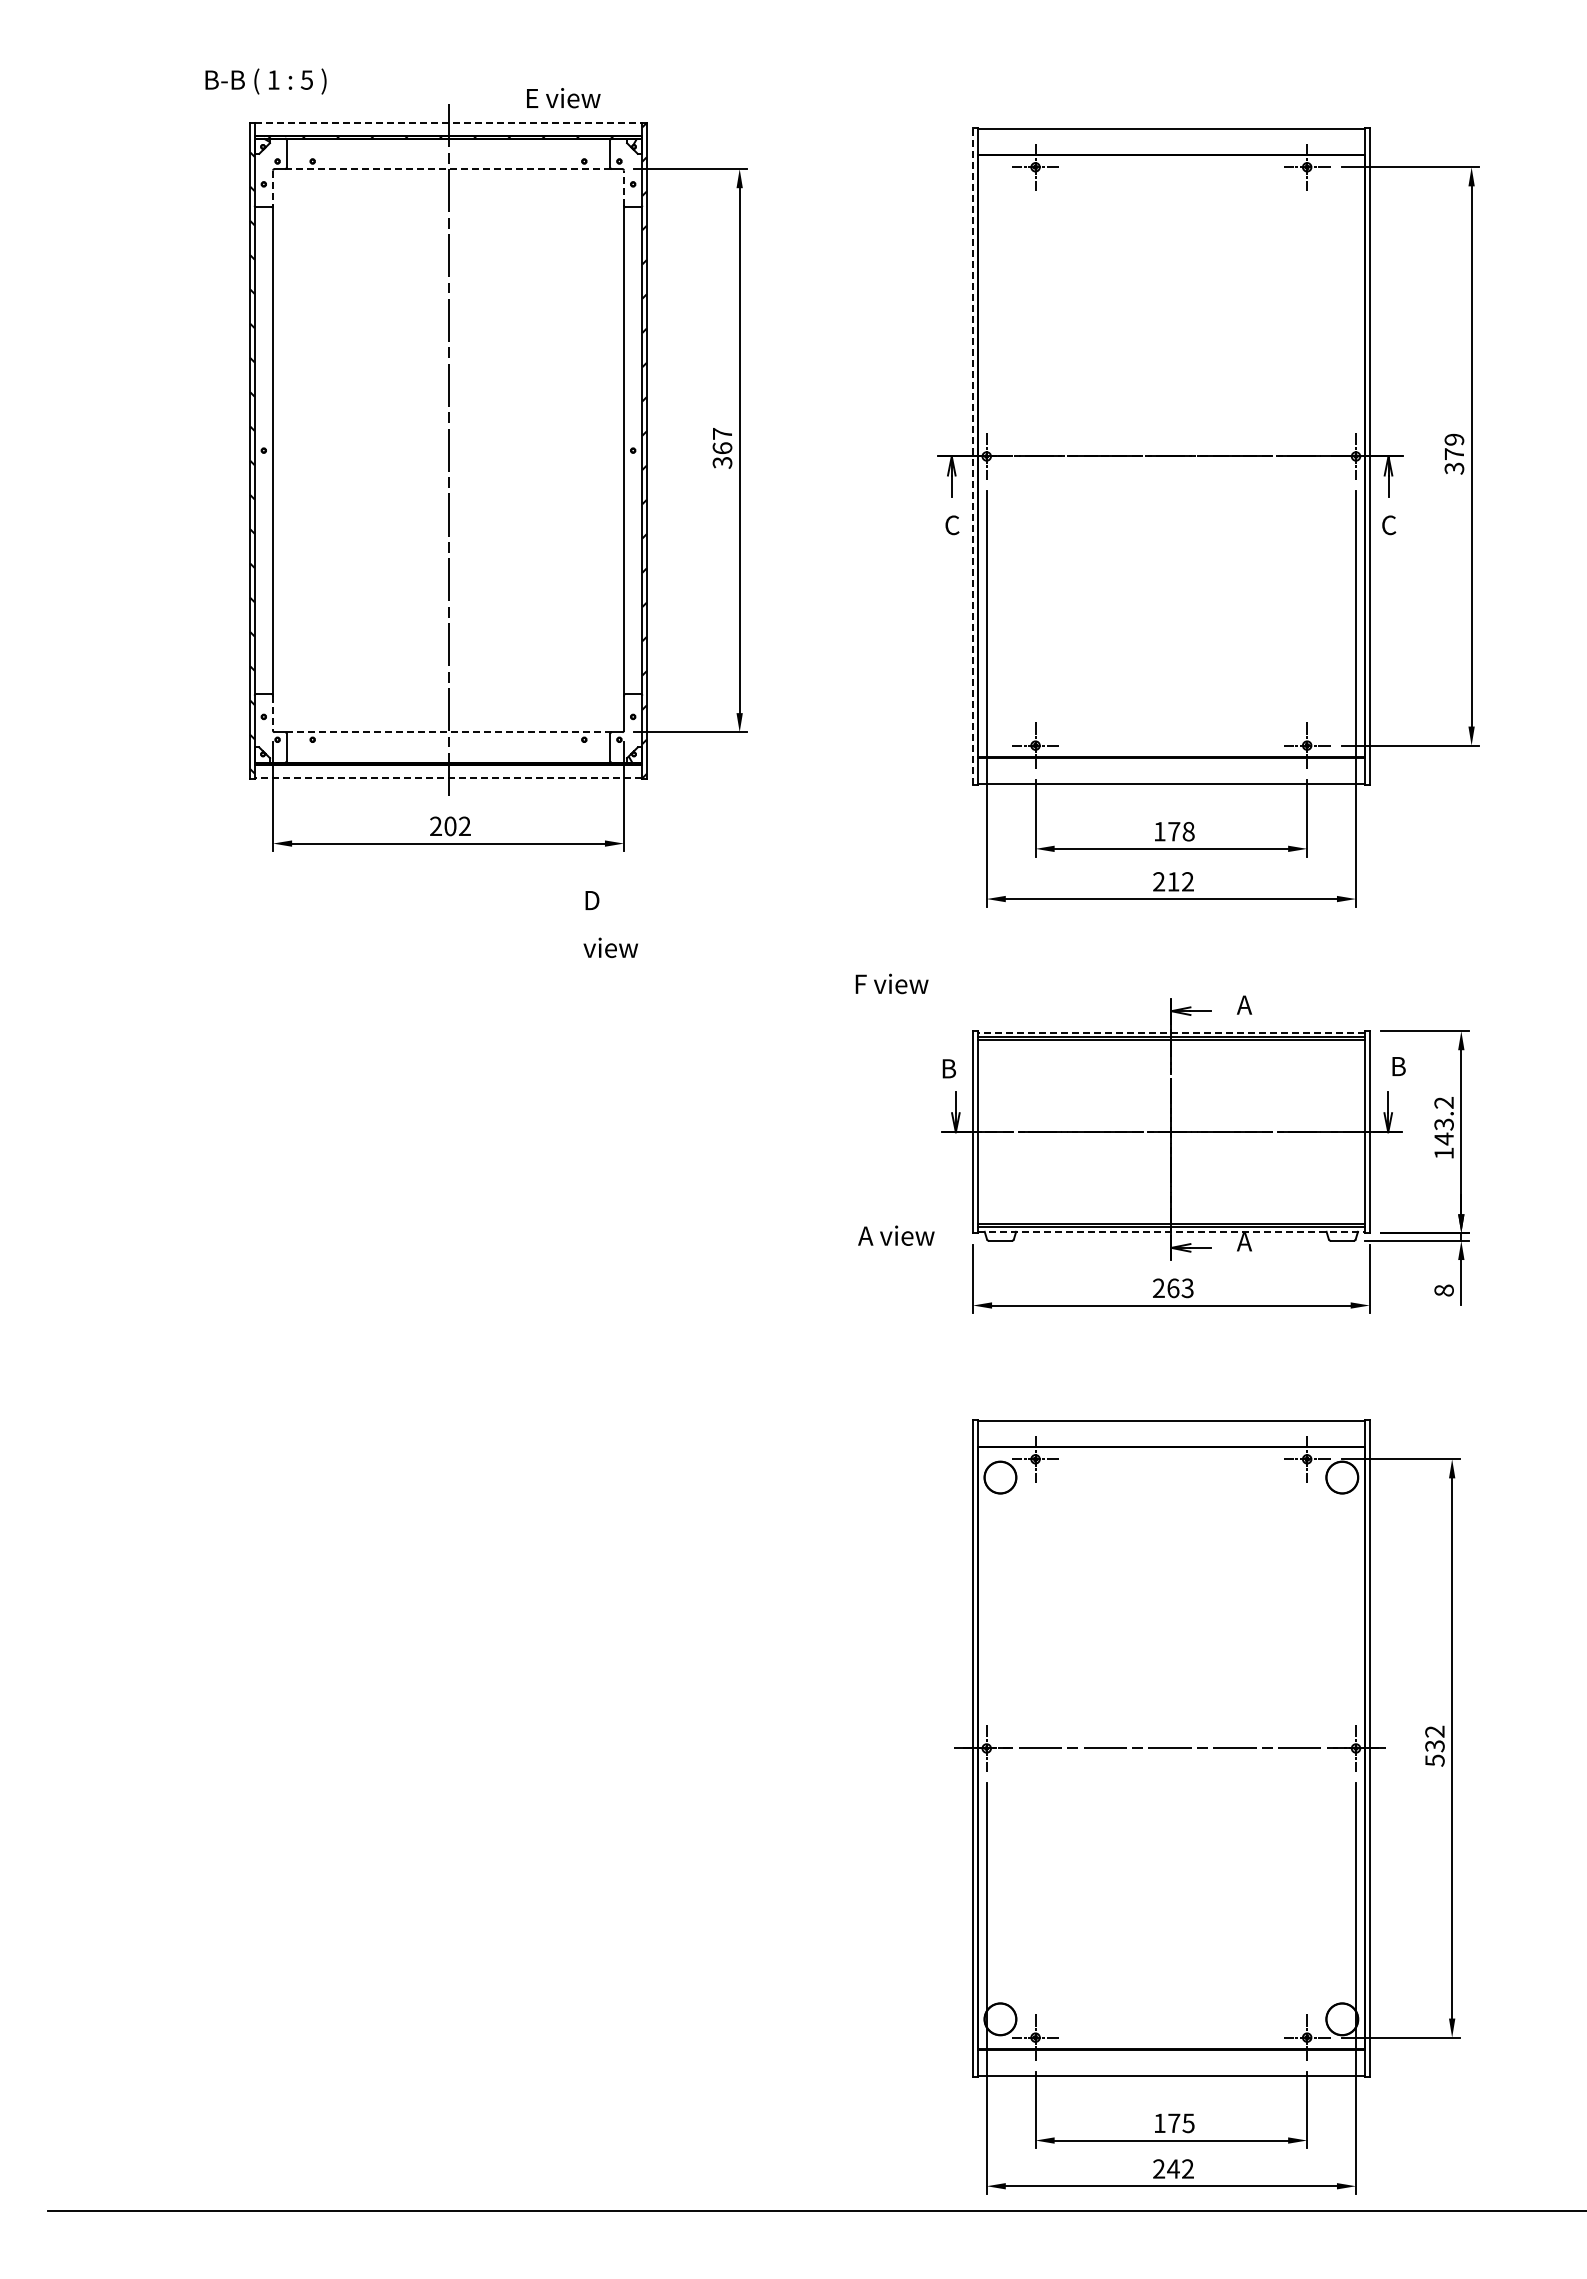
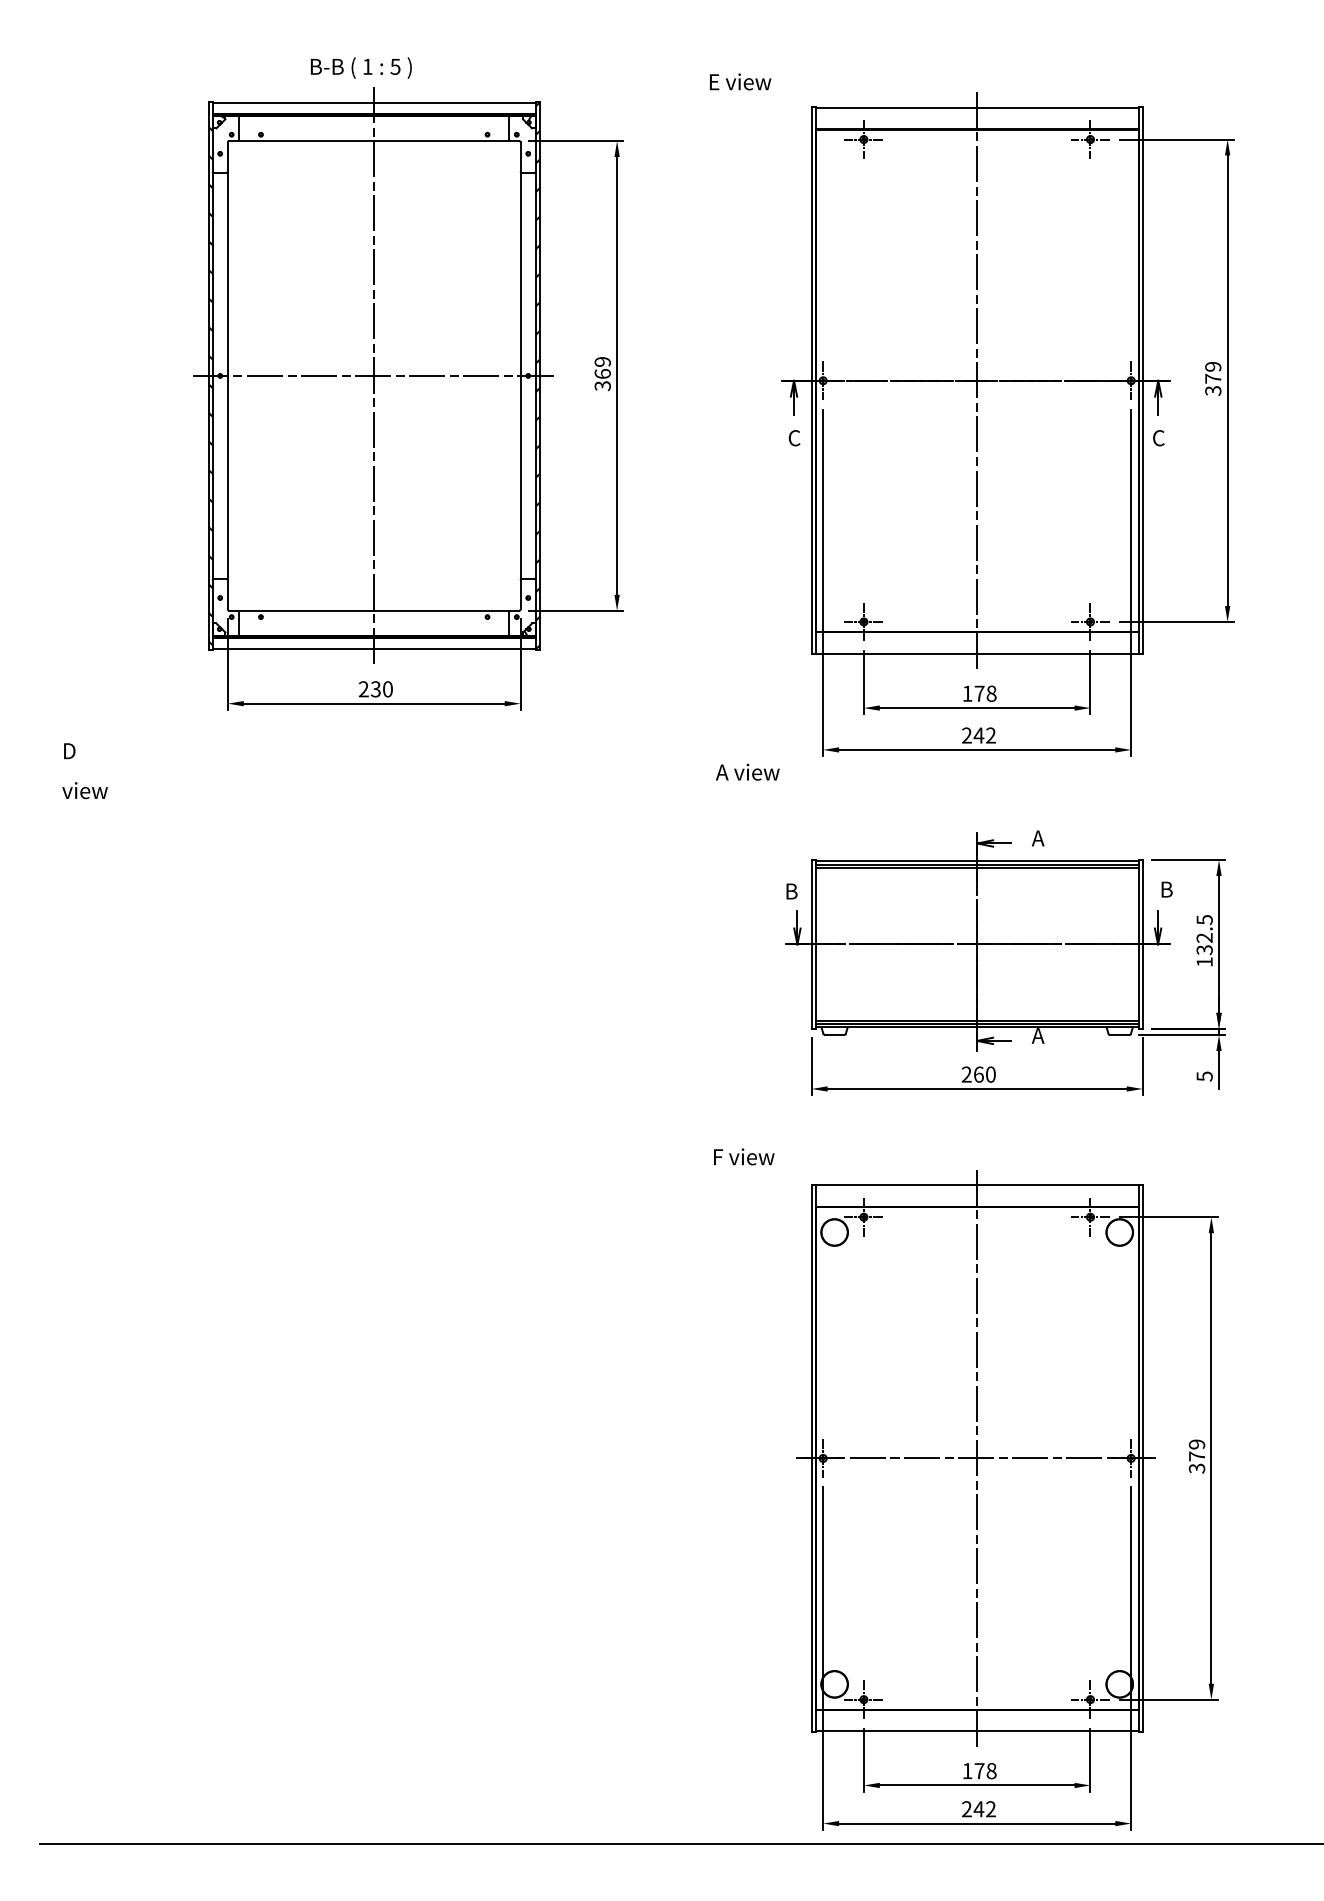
text: (265, 81) -> (360, 68), moved
text: (563, 98) -> (740, 82), moved
line: (448, 123) -> (374, 103), dashed -> solid
line: (449, 169) -> (375, 141), dashed -> solid
line: (273, 188) -> (228, 157), dashed -> solid
line: (624, 188) -> (521, 157), dashed -> solid
text: (722, 433) -> (602, 361), 367 -> 369
line: (448, 450) -> (374, 375), added
line: (972, 455) -> (811, 379), dashed -> solid
line: (1171, 456) -> (977, 380), added
line: (273, 713) -> (228, 595), dashed -> solid
line: (448, 732) -> (374, 611), dashed -> solid
line: (448, 777) -> (374, 648), dashed -> solid
text: (457, 826) -> (381, 689), 202 -> 230
text: (1173, 881) -> (978, 735), 212 -> 242
text: (610, 924) -> (84, 771), moved
text: (891, 983) -> (743, 1156), moved
line: (1171, 1032) -> (977, 861), dashed -> solid
text: (1443, 1121) -> (1204, 935), 143.2 -> 132.5
line: (1171, 1231) -> (977, 1027), dashed -> solid
text: (896, 1235) -> (747, 772), moved
text: (1187, 1288) -> (990, 1074), 263 -> 260
text: (1443, 1290) -> (1204, 1076), 8 -> 5
text: (1434, 1745) -> (1196, 1455), 532 -> 379
line: (1171, 1748) -> (977, 1458), added
text: (1188, 2122) -> (991, 1770), 175 -> 178

